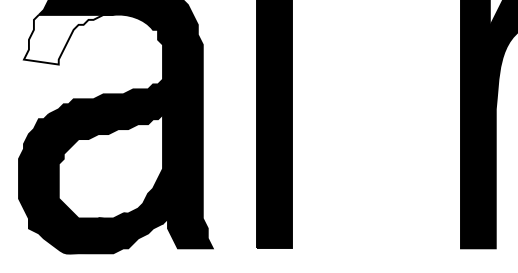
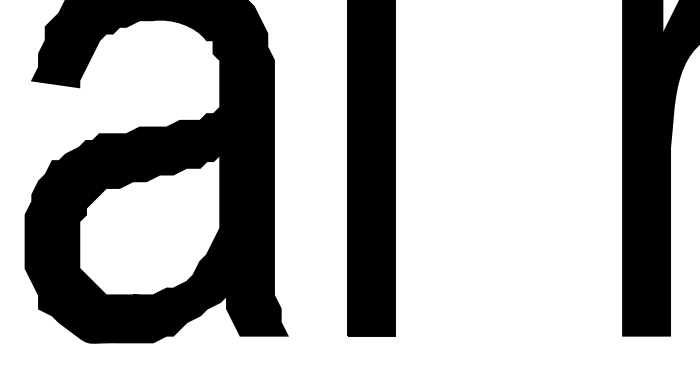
fill: (68, 39) -> (92, 53), added

